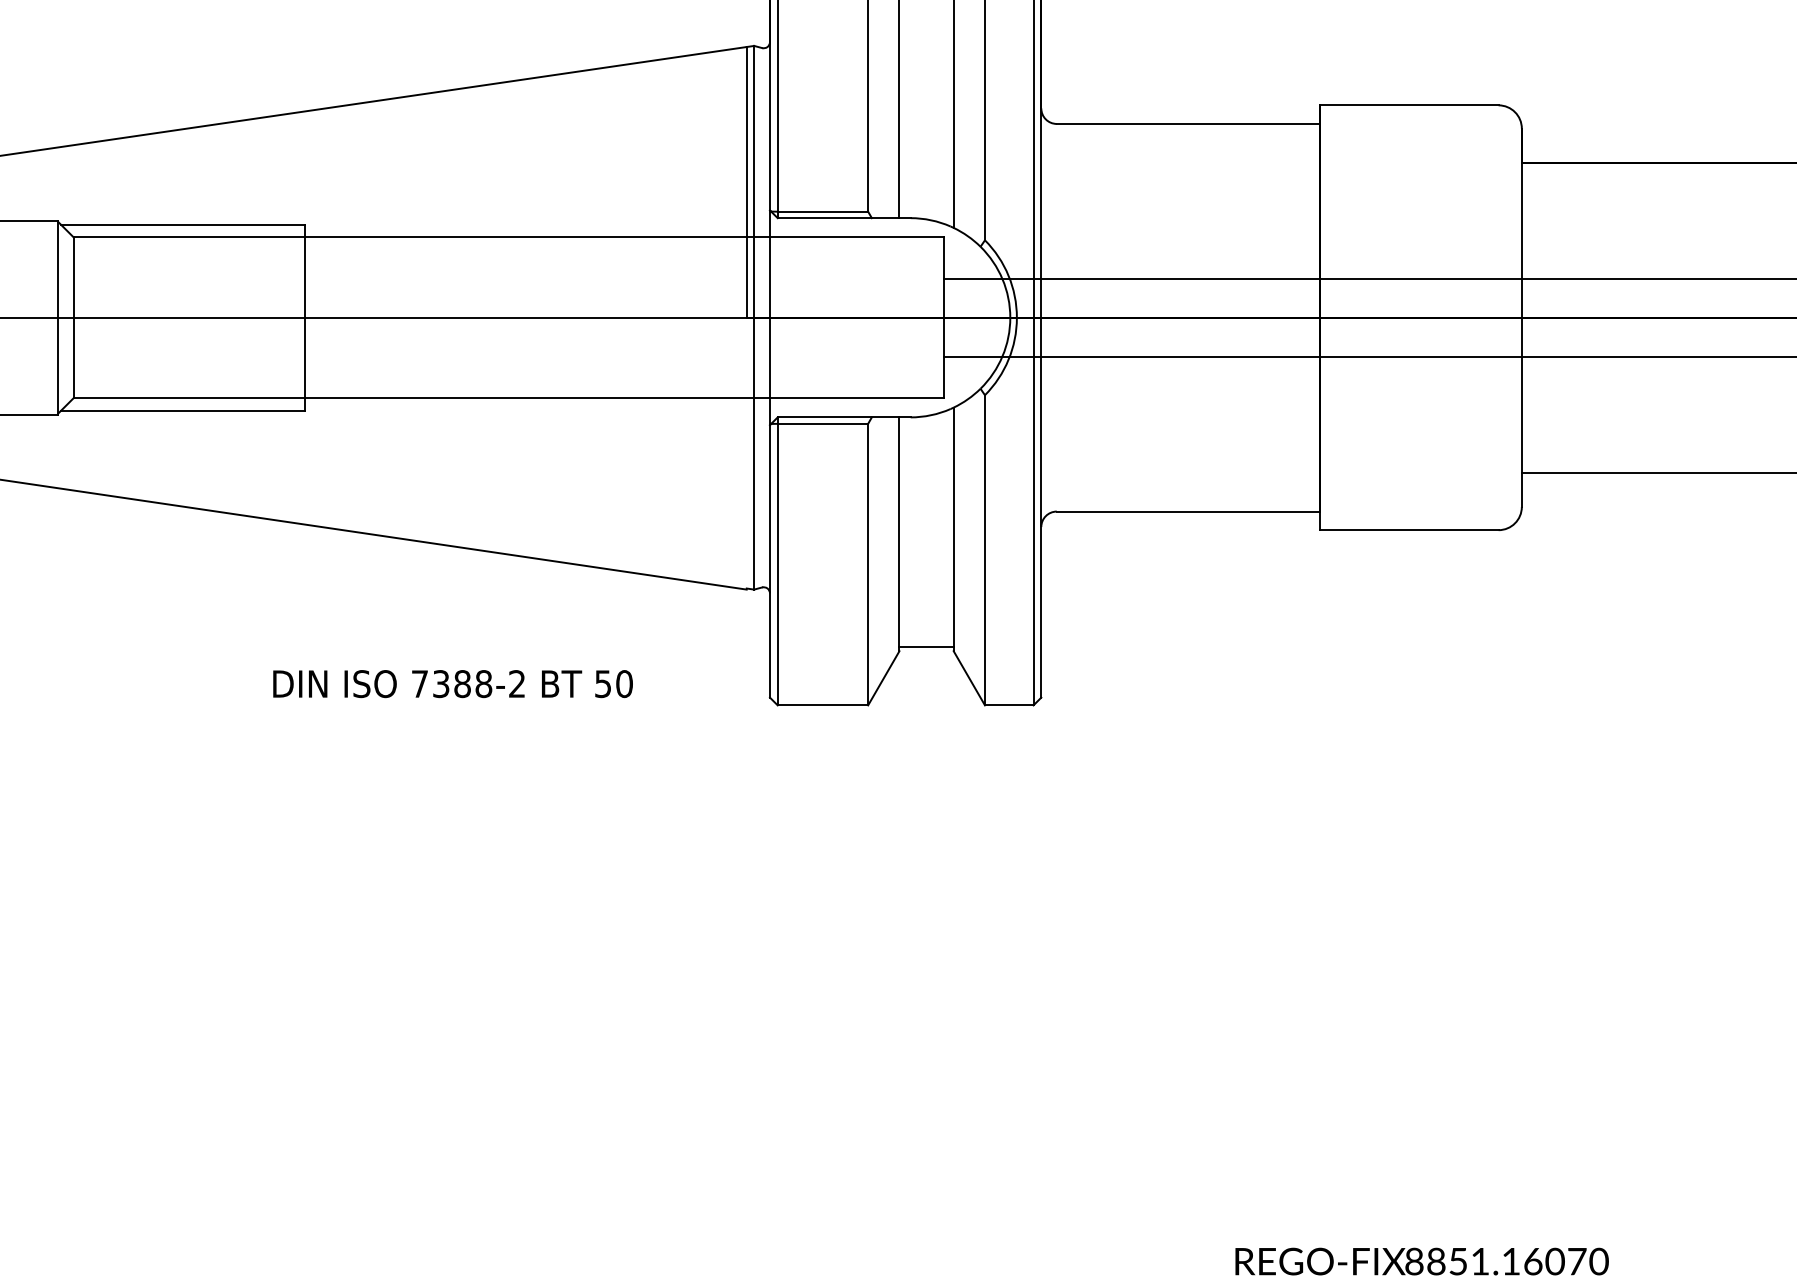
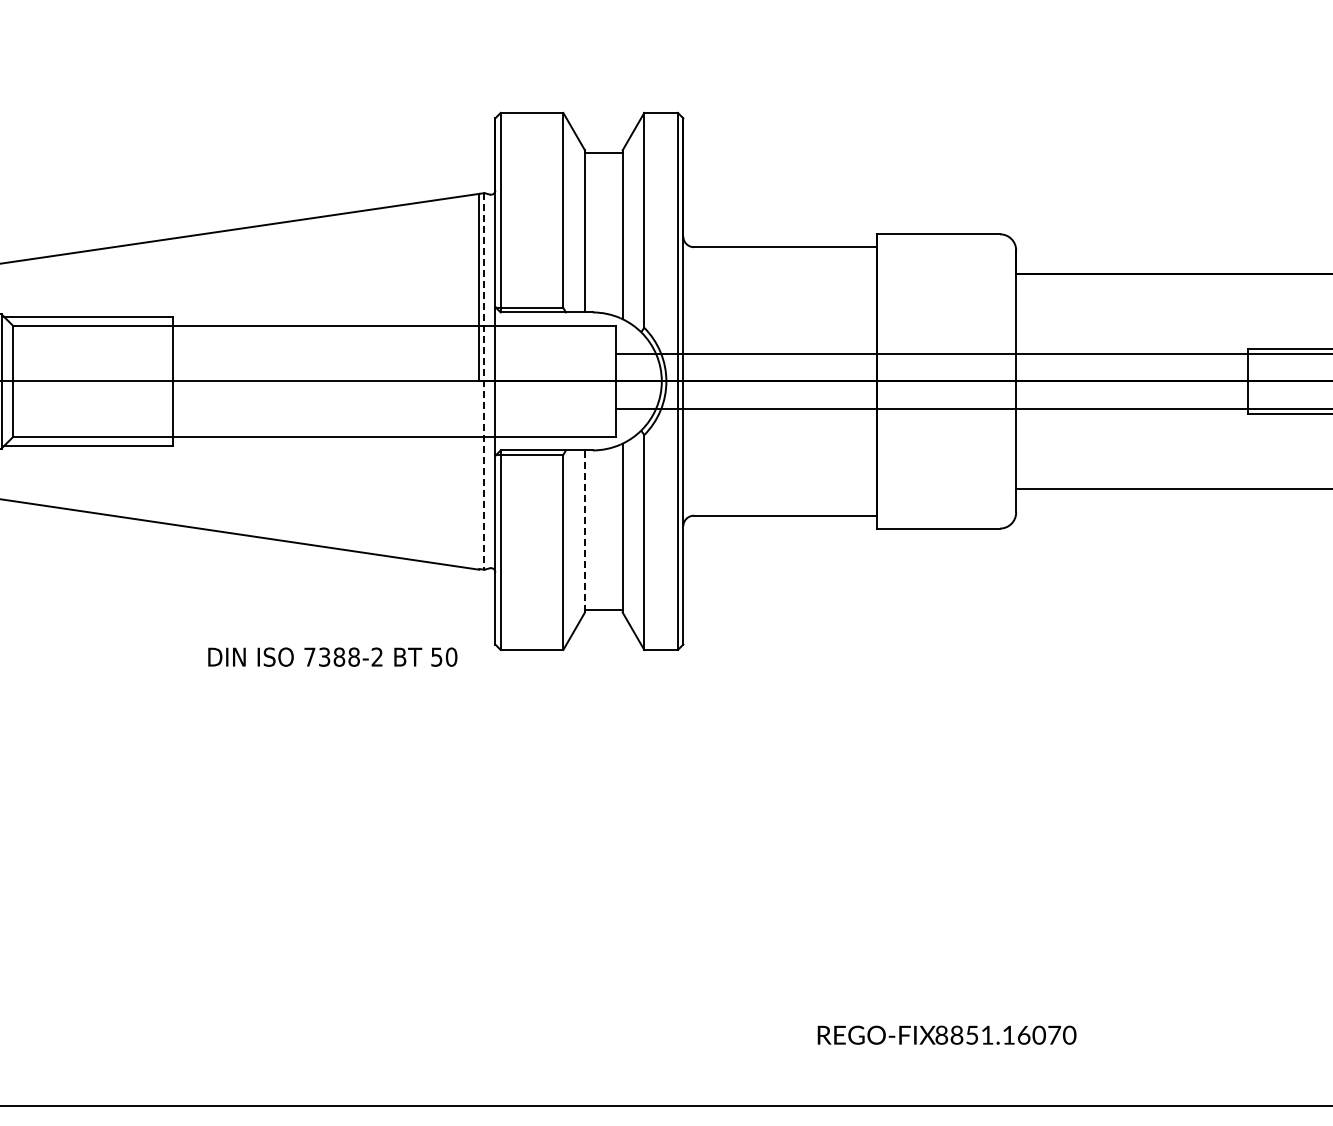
line: (754, 317) -> (484, 381), solid -> dashed
line: (900, 534) -> (585, 531), solid -> dashed
text: (452, 683) -> (332, 656), moved

